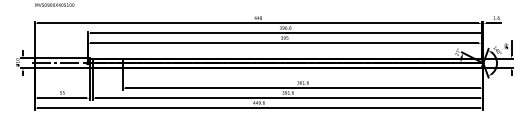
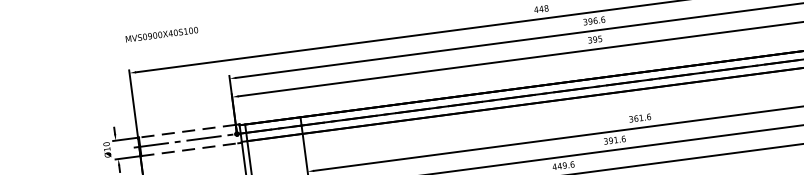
line: (61, 58) -> (187, 131), solid -> dashed
line: (62, 68) -> (191, 149), solid -> dashed

